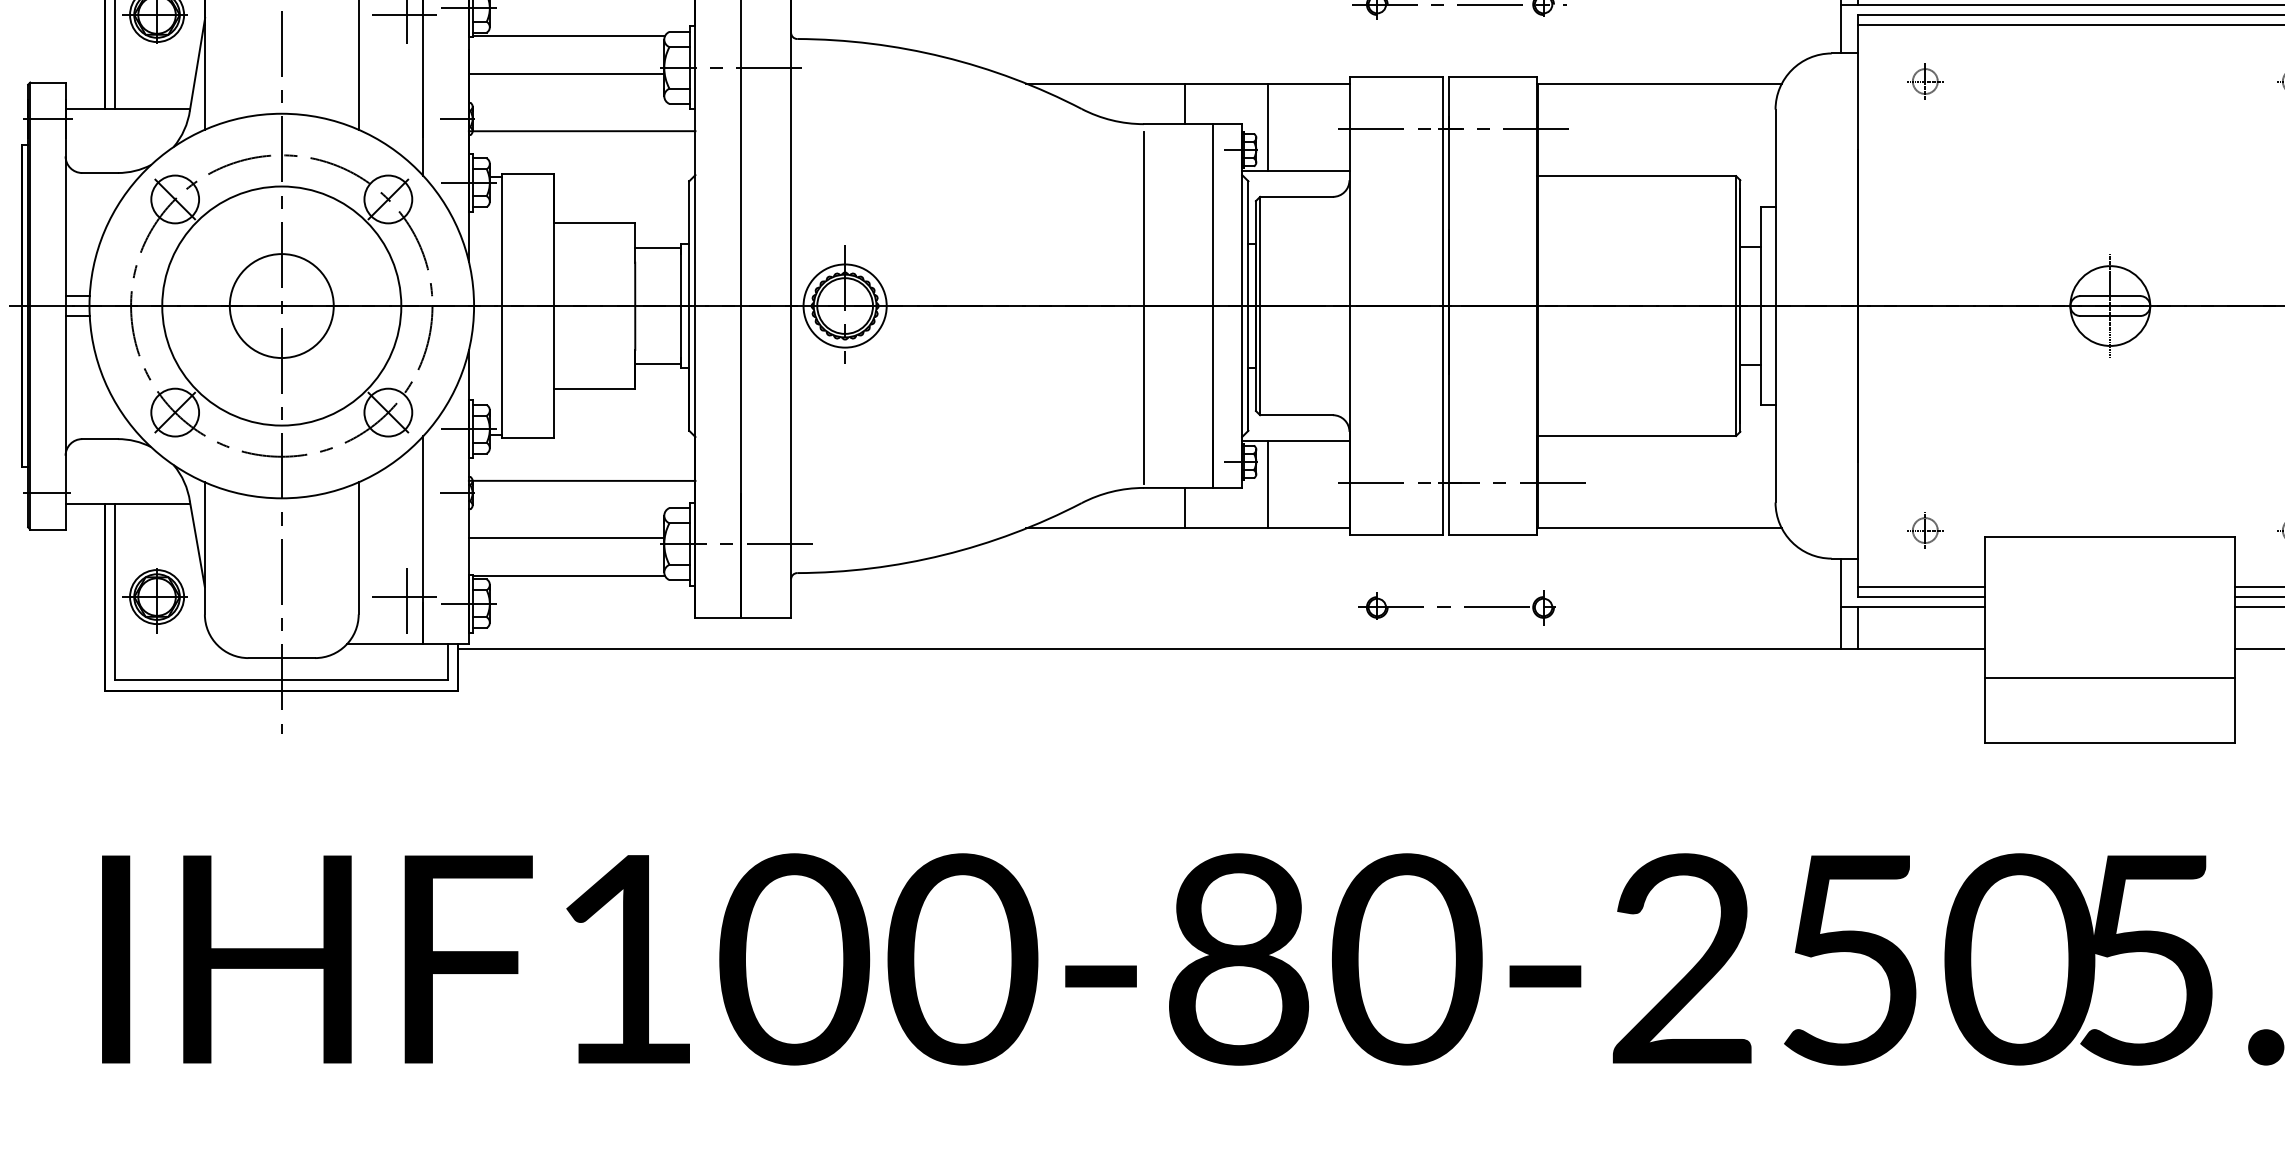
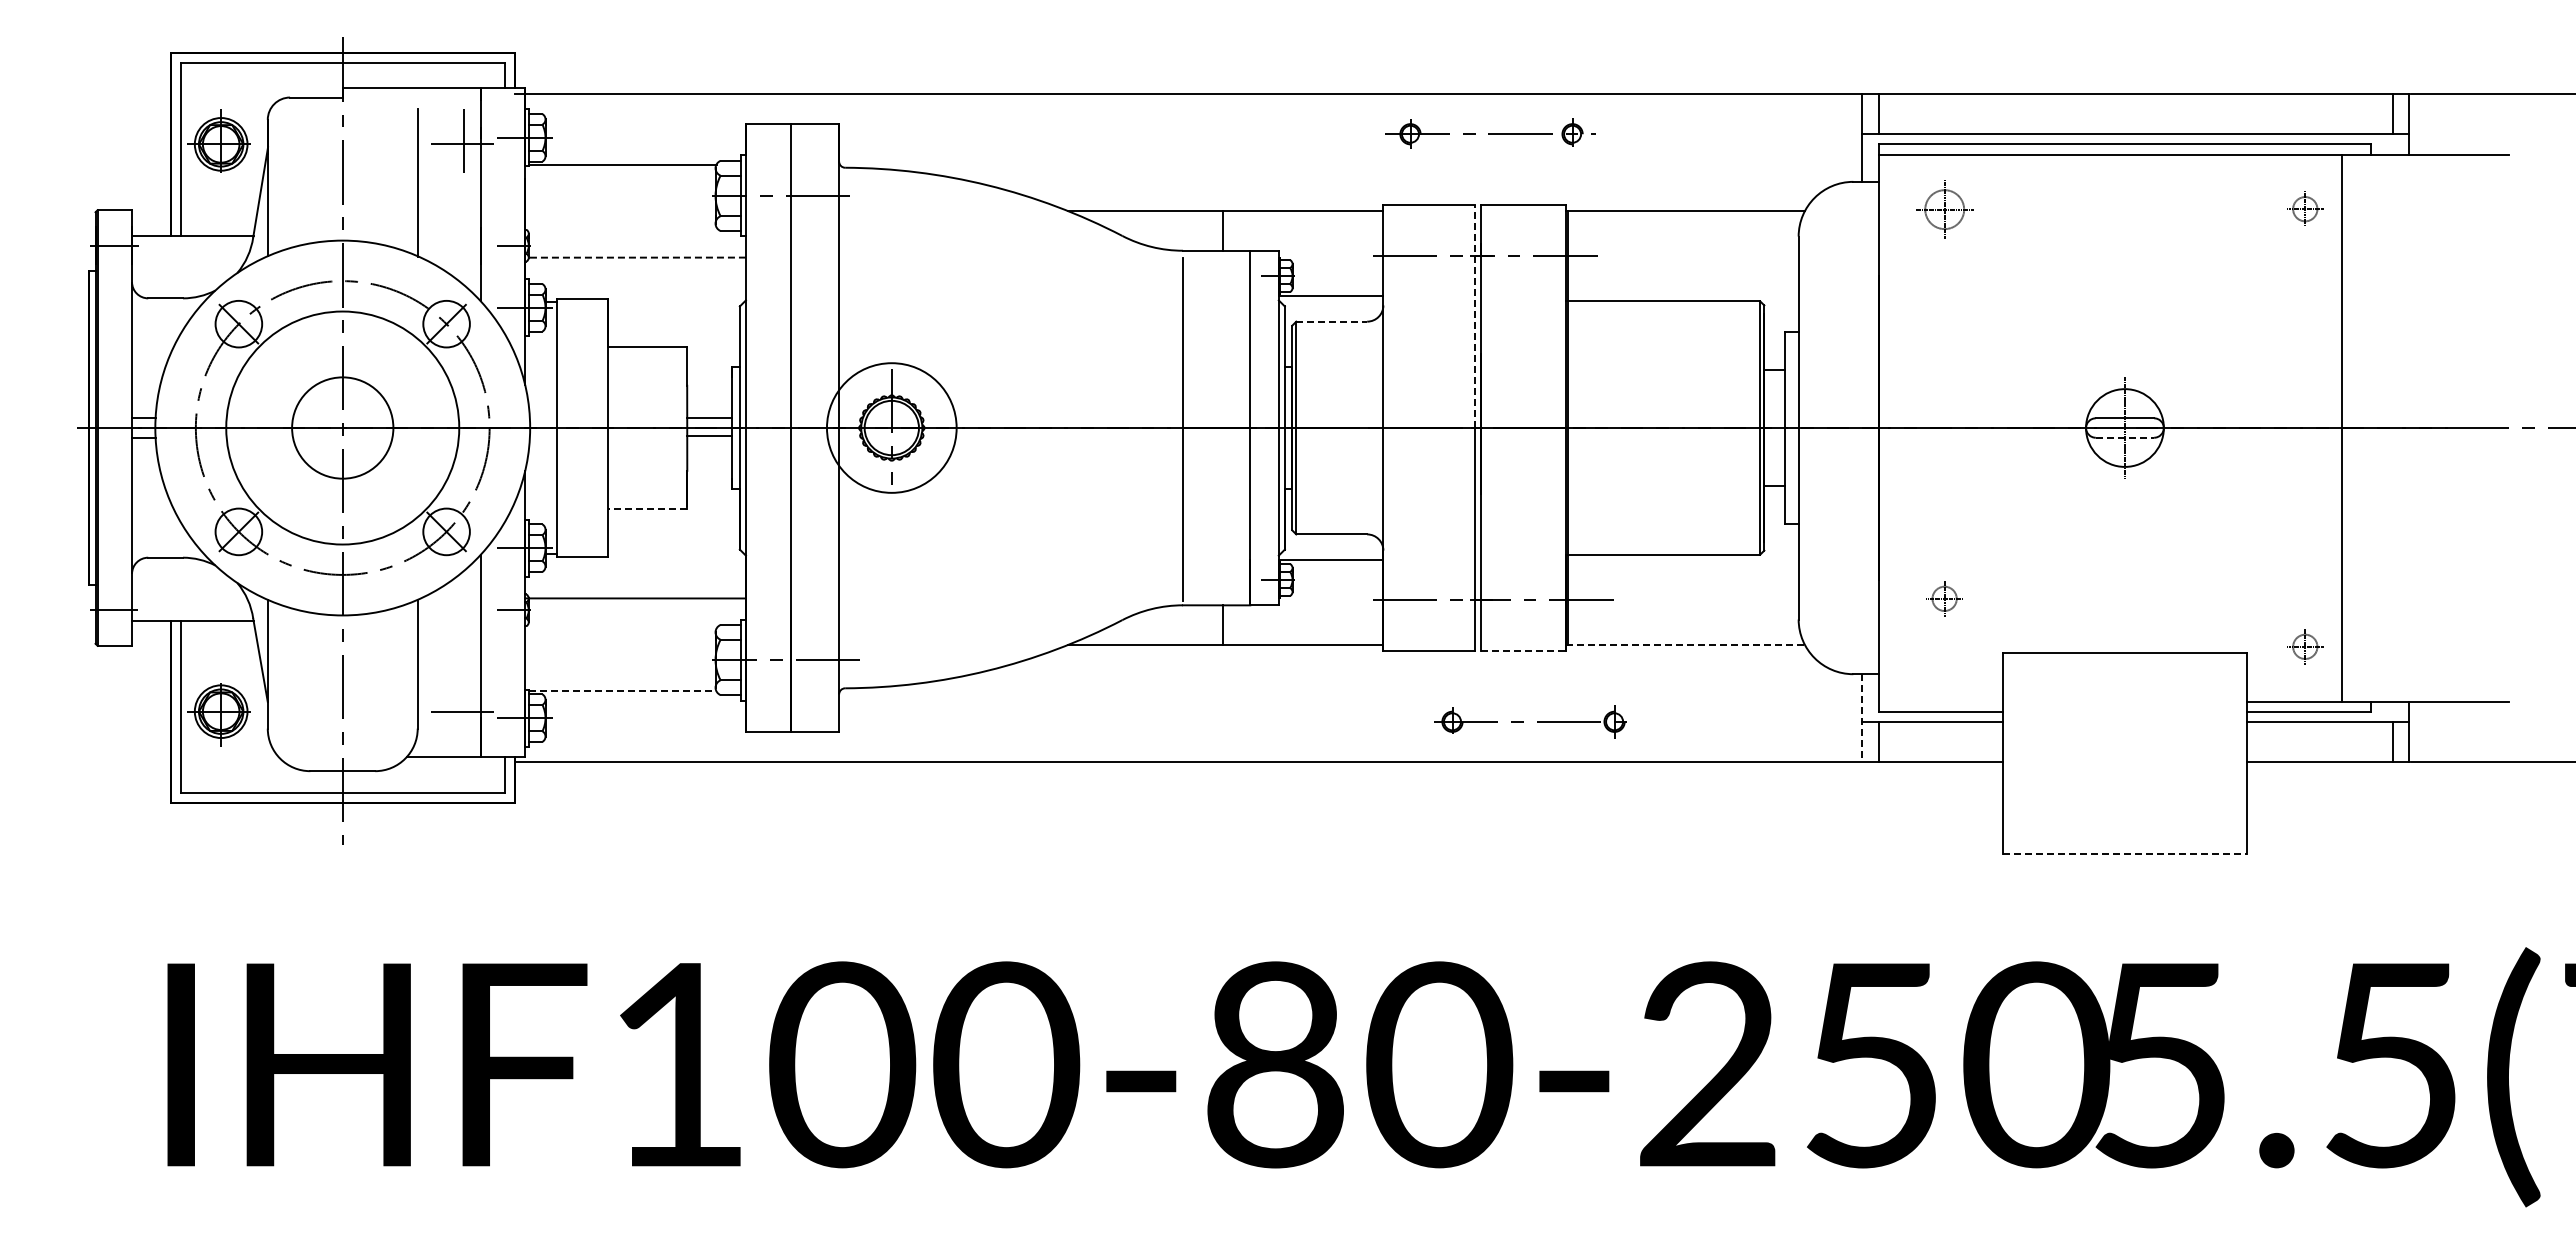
line: (566, 74) -> (620, 202), removed
part: (1925, 80) -> (1944, 208), size x1.6
line: (1268, 126) -> (1304, 253), removed
line: (582, 131) -> (635, 257), solid -> dashed
line: (1442, 191) -> (1474, 316), solid -> dashed
line: (1297, 196) -> (1332, 321), solid -> dashed
line: (658, 248) -> (709, 418), moved
circle: (844, 305) -> (891, 427), size x1.6
line: (2110, 315) -> (2125, 437), solid -> dashed
line: (658, 363) -> (709, 435), moved
line: (594, 389) -> (647, 509), solid -> dashed
line: (1268, 484) -> (1304, 601), removed
line: (1659, 528) -> (1685, 644), solid -> dashed
part: (1925, 530) -> (1944, 598), moved
line: (1493, 534) -> (1523, 650), solid -> dashed
line: (566, 538) -> (620, 654), removed
line: (568, 576) -> (622, 691), solid -> dashed
line: (1921, 586) -> (1940, 701), removed
line: (406, 597) -> (464, 712), removed
line: (1841, 604) -> (1862, 718), solid -> dashed
part: (1450, 607) -> (1523, 721), moved
line: (2109, 677) -> (2124, 790), removed
line: (2109, 742) -> (2124, 853), solid -> dashed

